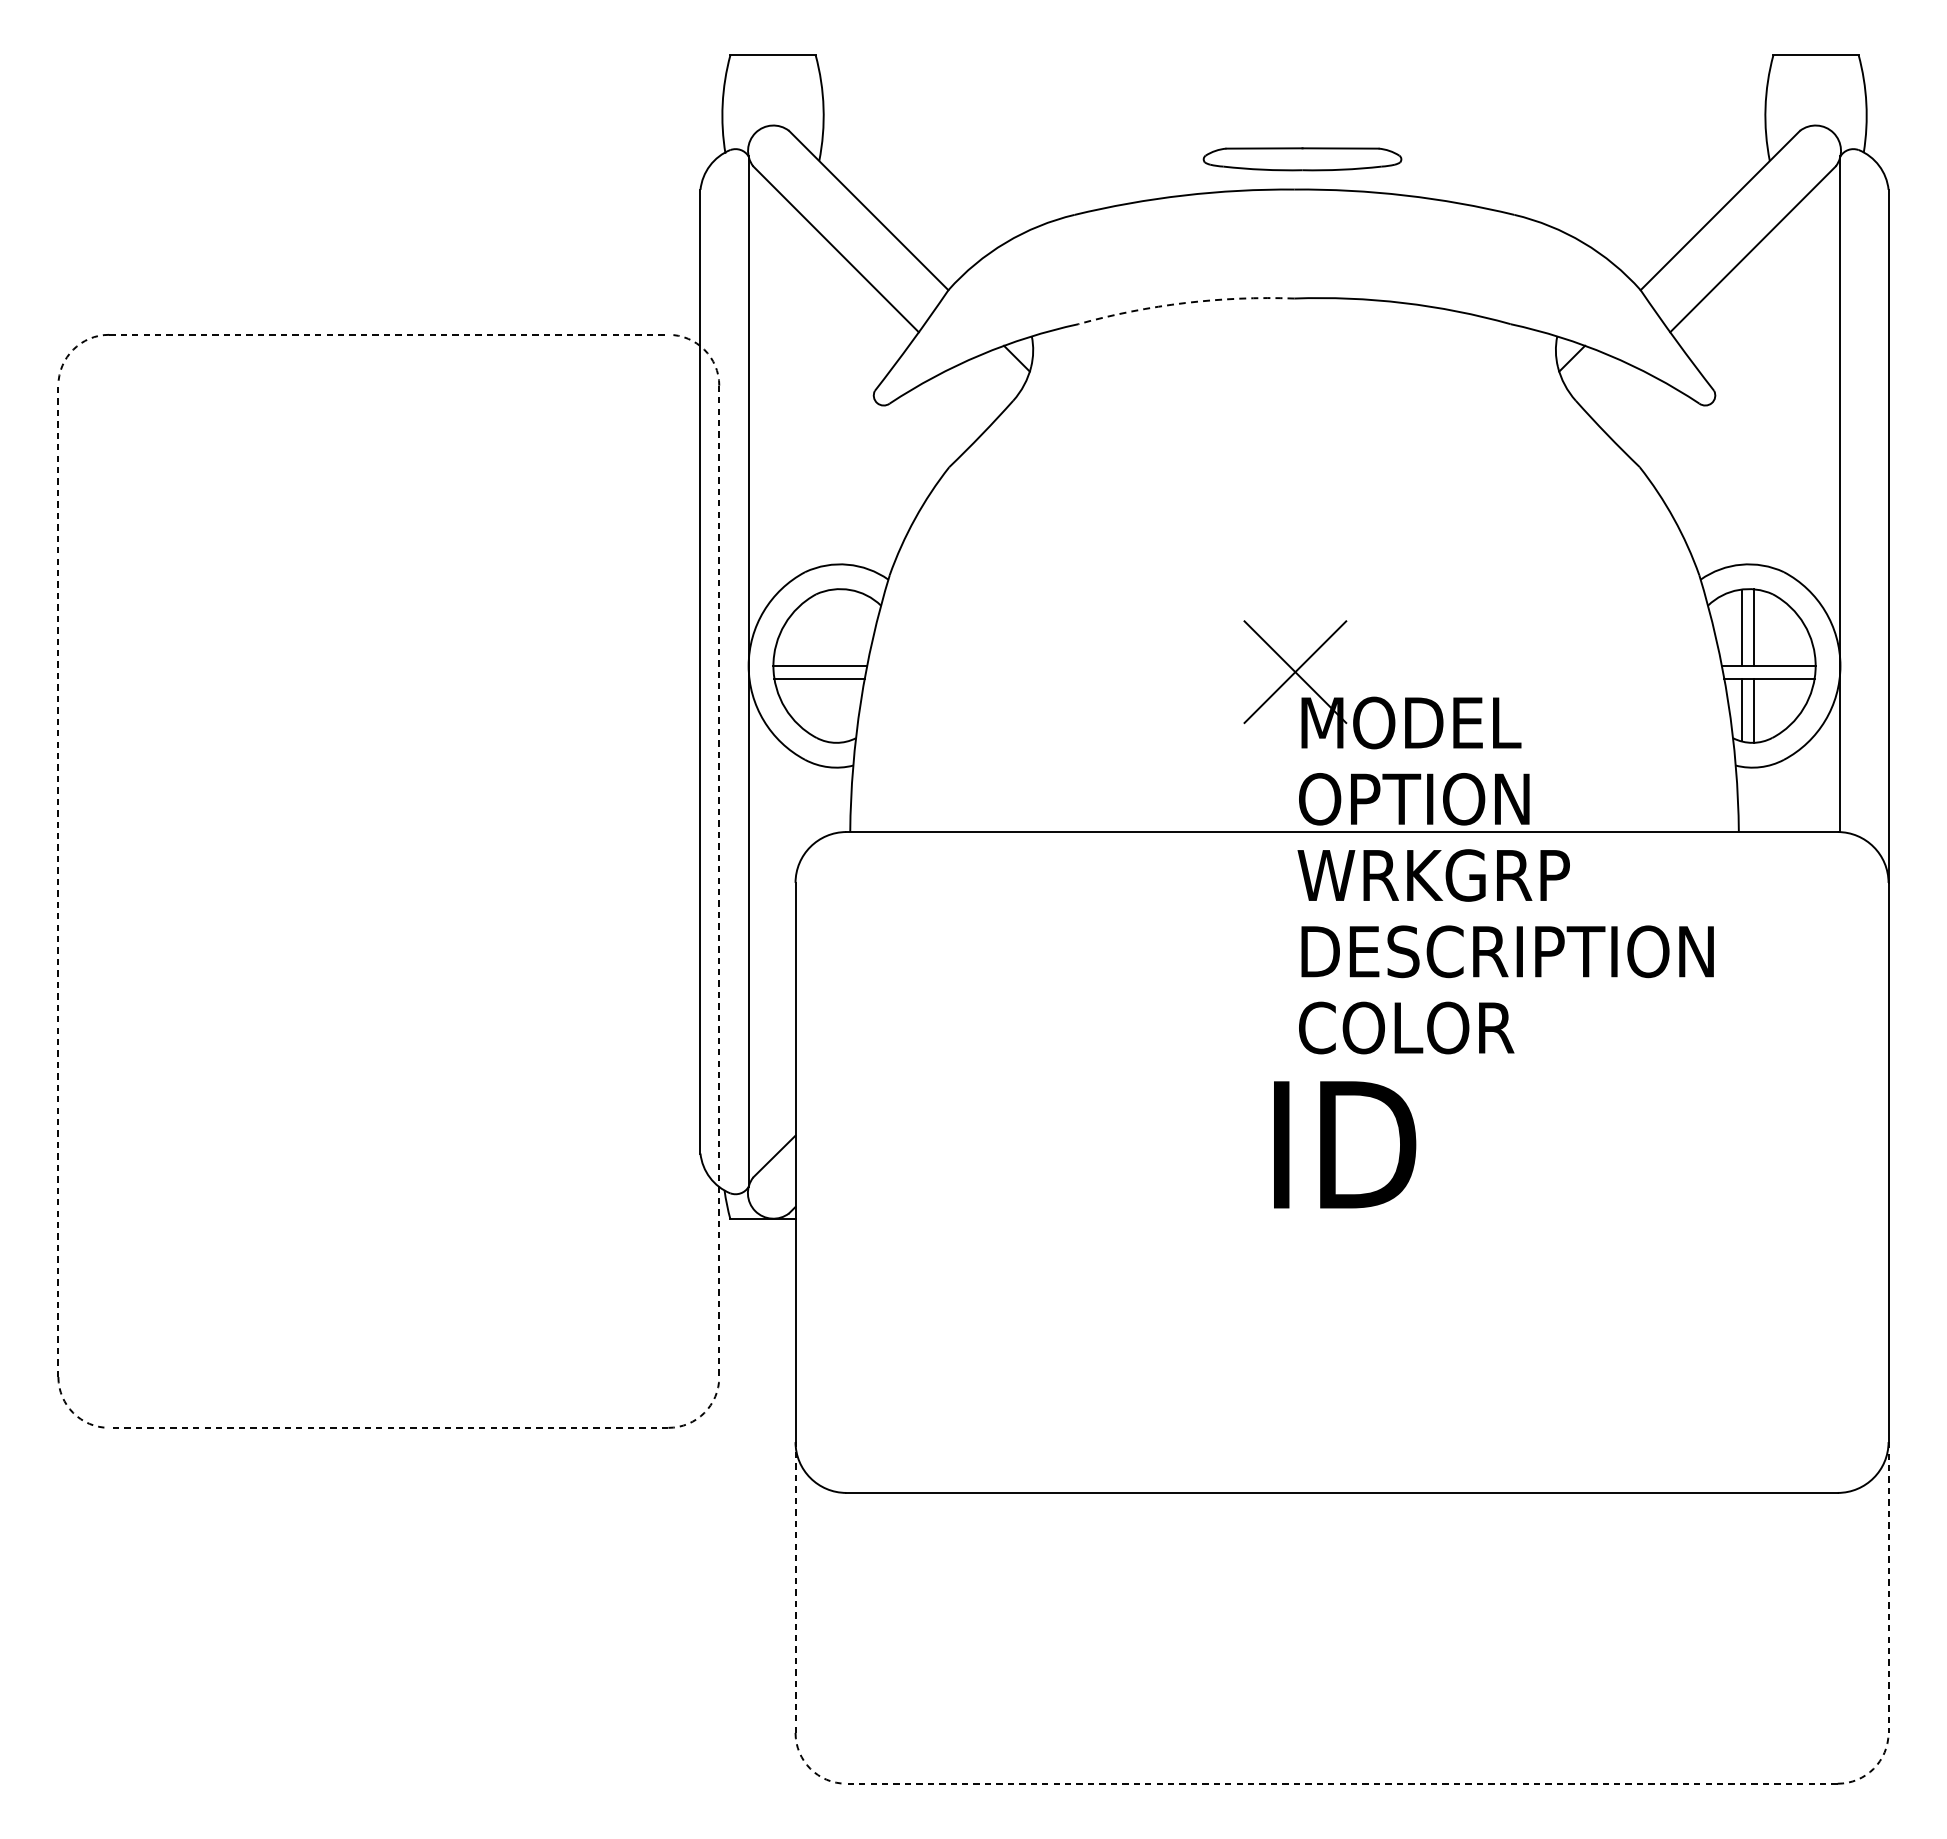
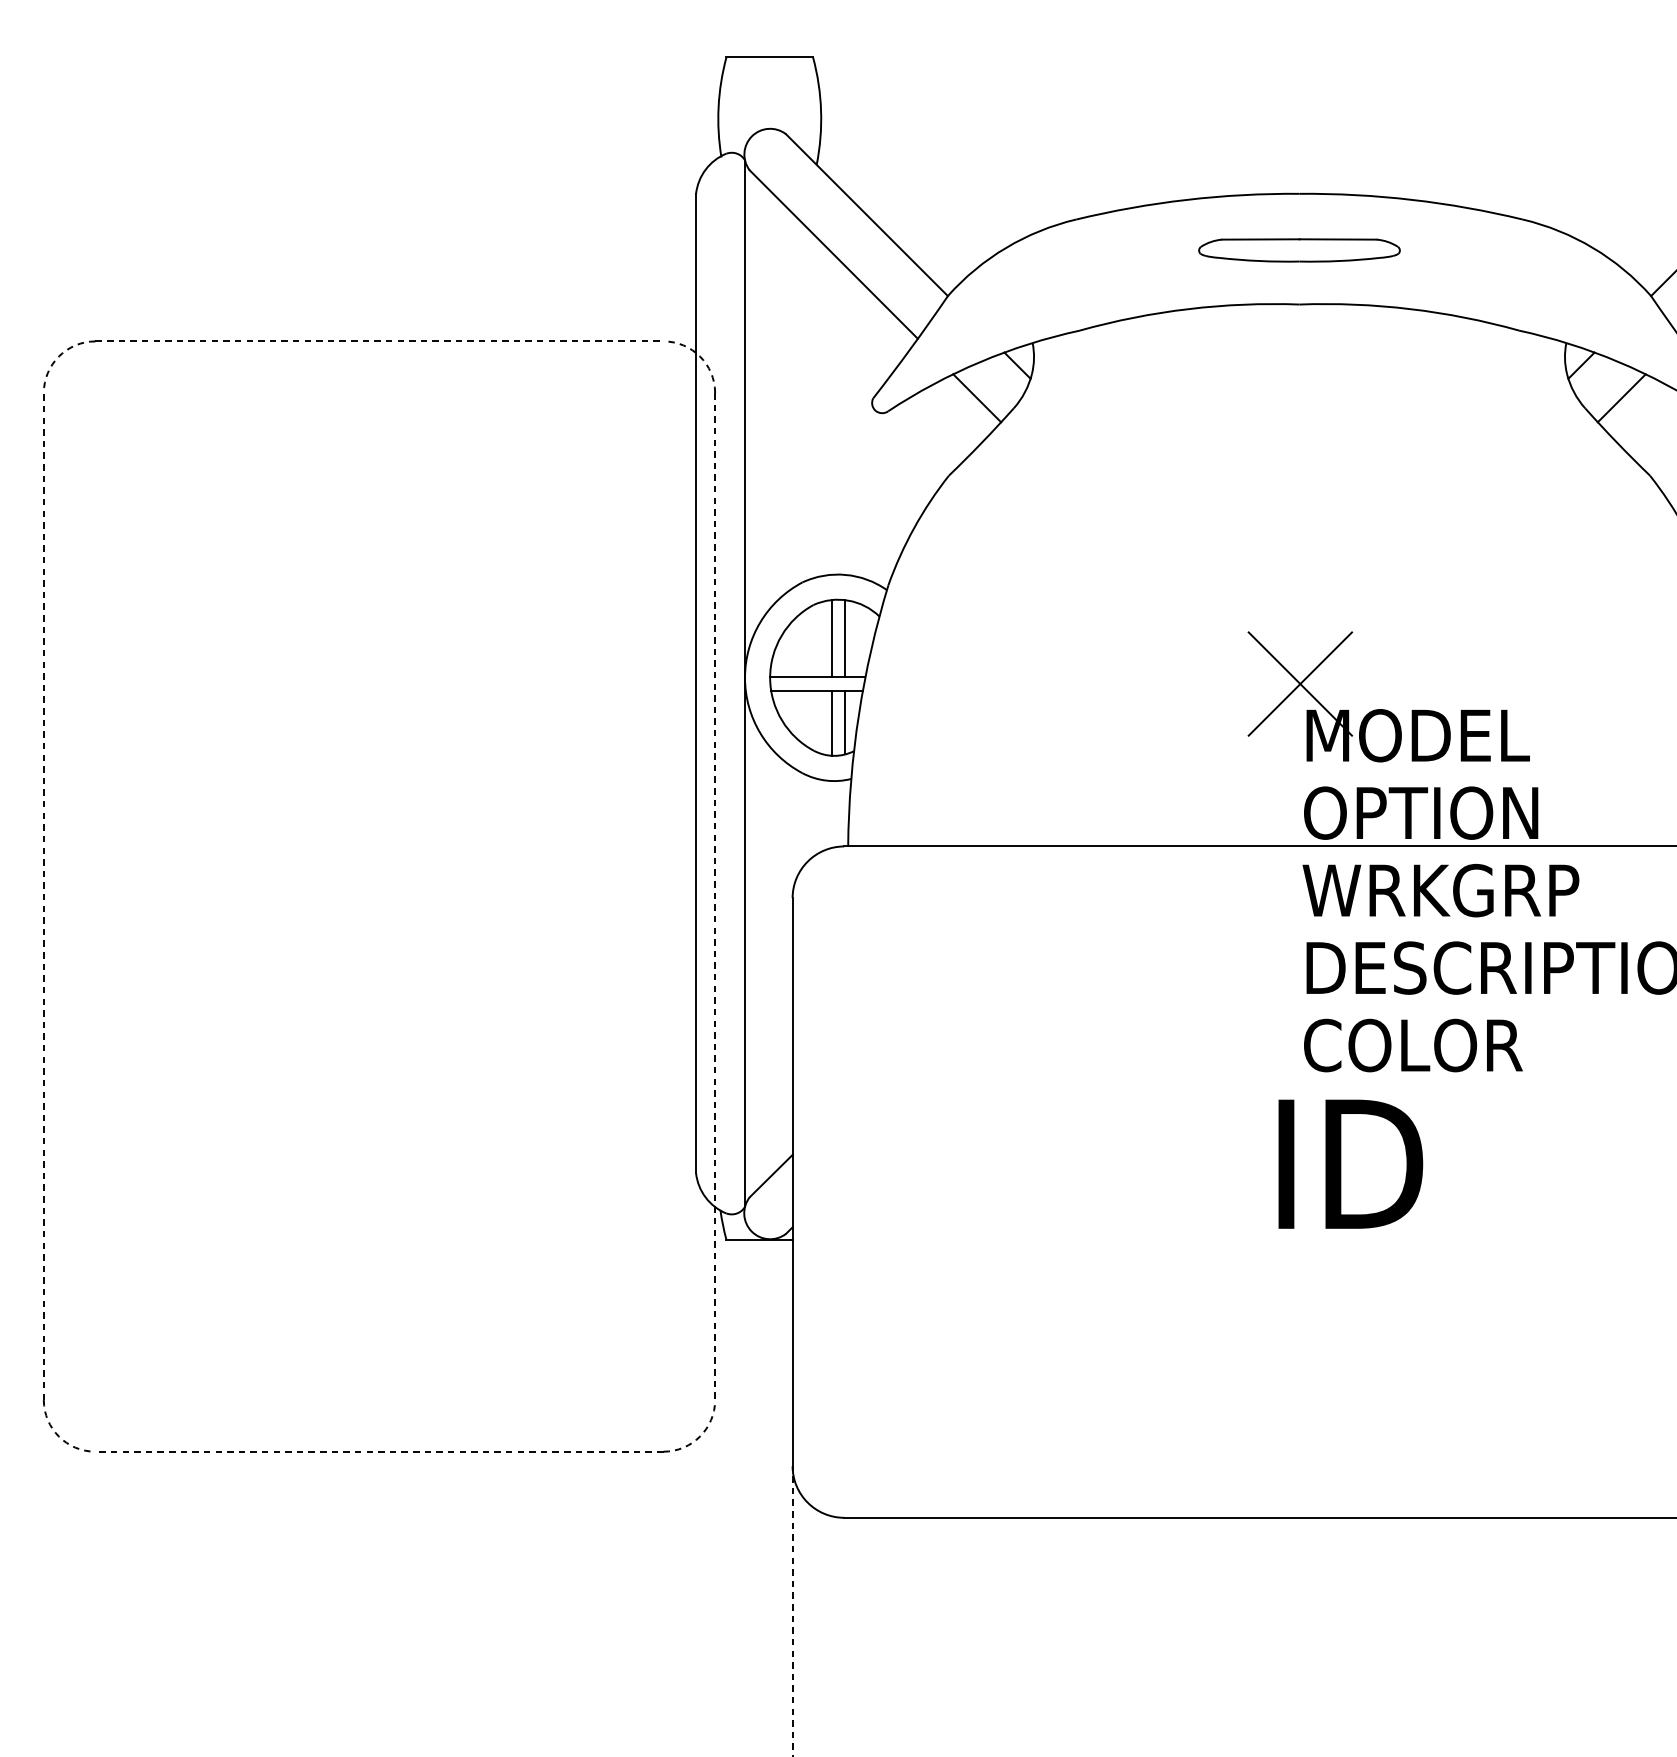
part: (1302, 159) -> (1299, 250), moved
arc: (1185, 303) -> (1188, 309), dashed -> solid
line: (976, 390) -> (976, 397), added
line: (1611, 390) -> (1621, 397), added
line: (834, 627) -> (832, 638), added
line: (847, 627) -> (845, 638), added
line: (847, 709) -> (845, 721), added
line: (834, 710) -> (832, 723), added

